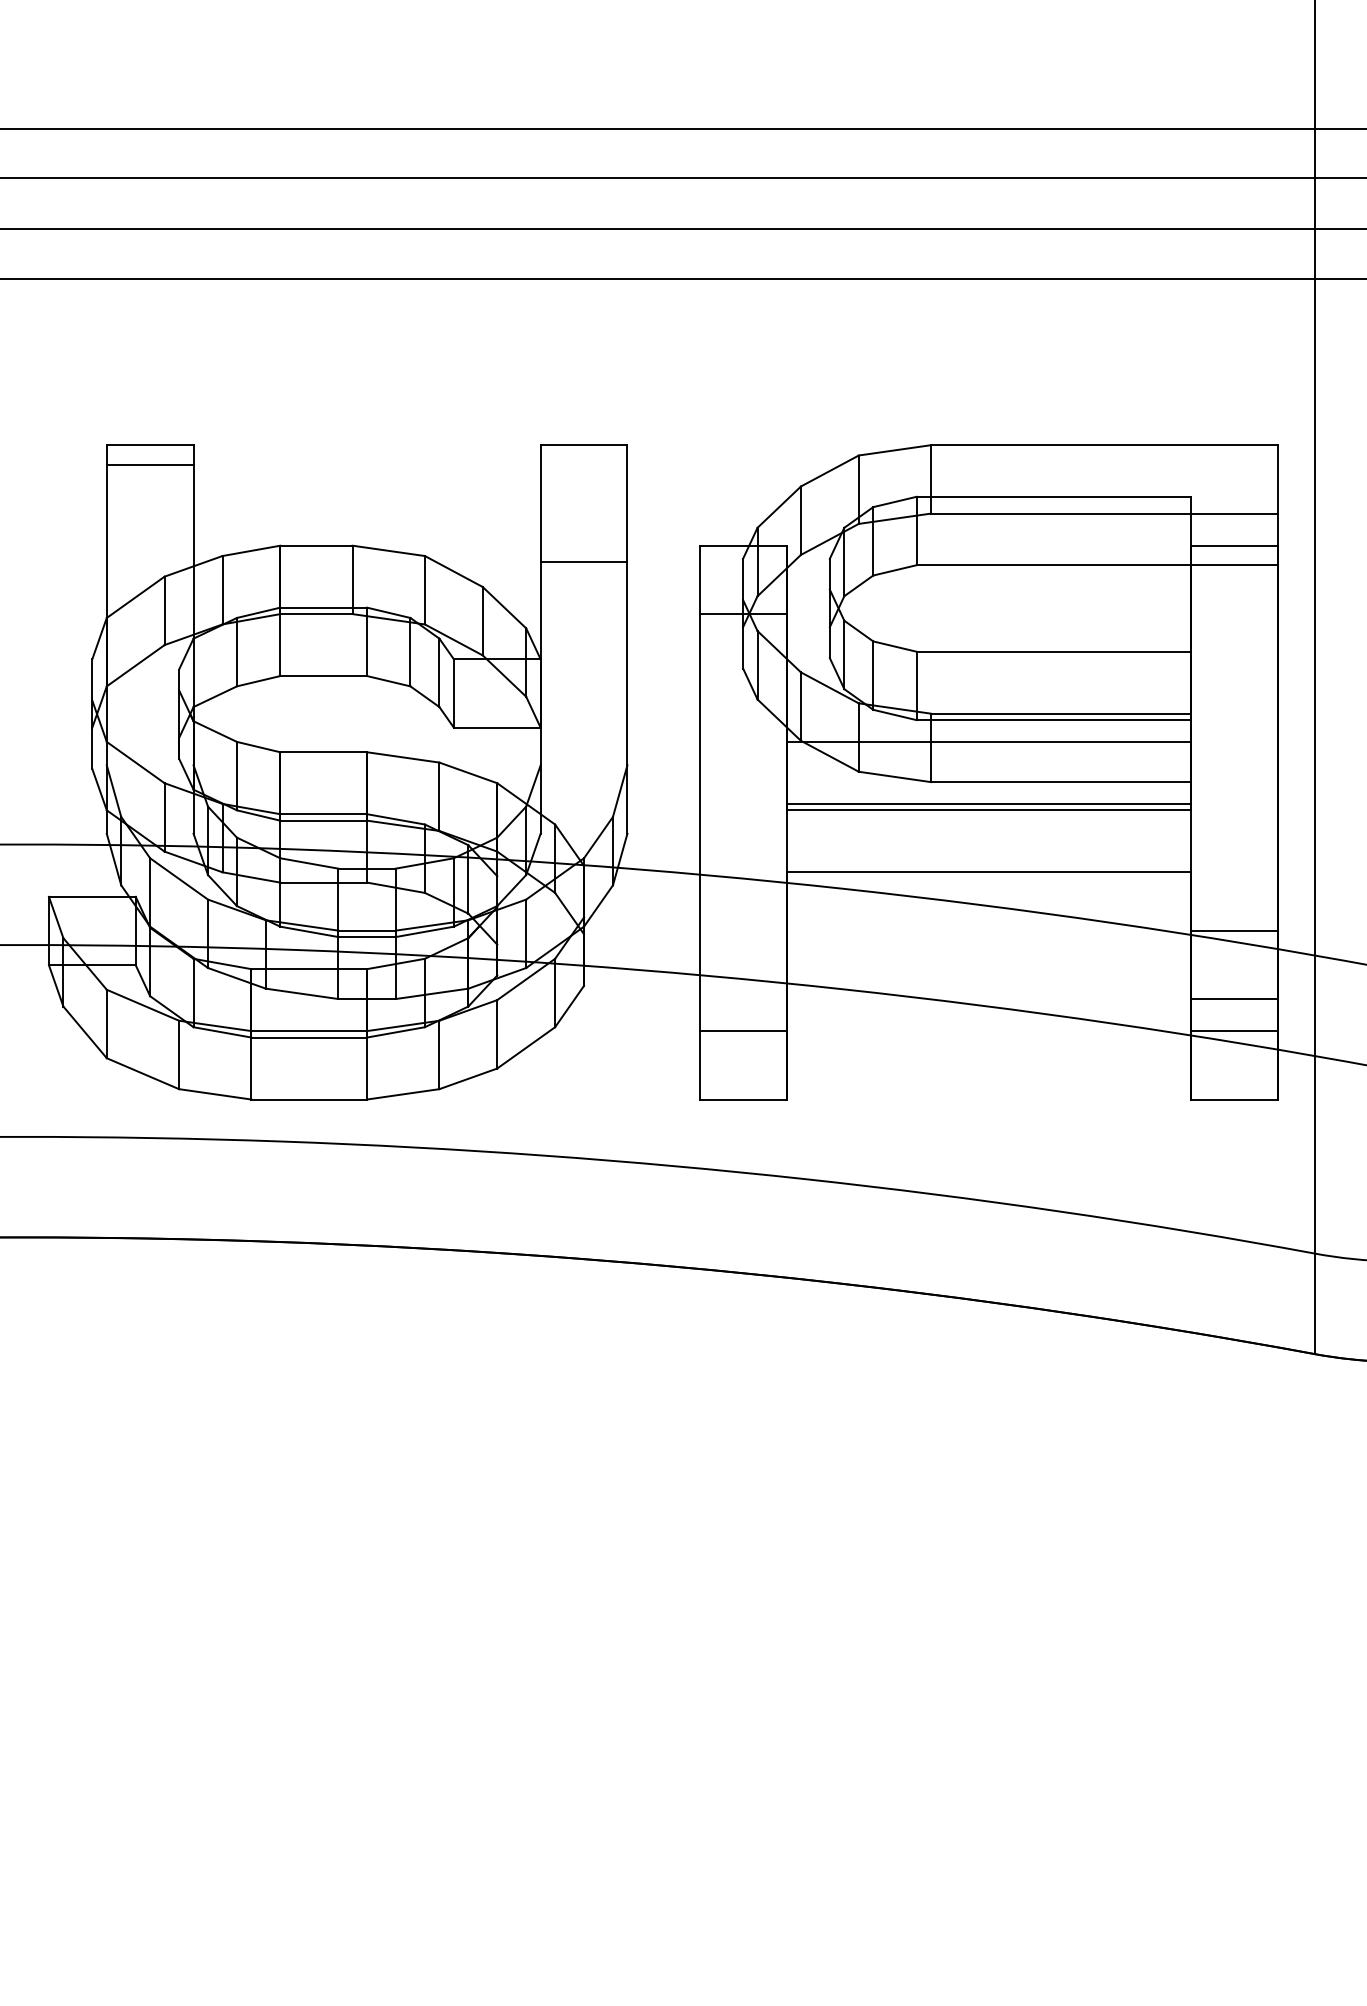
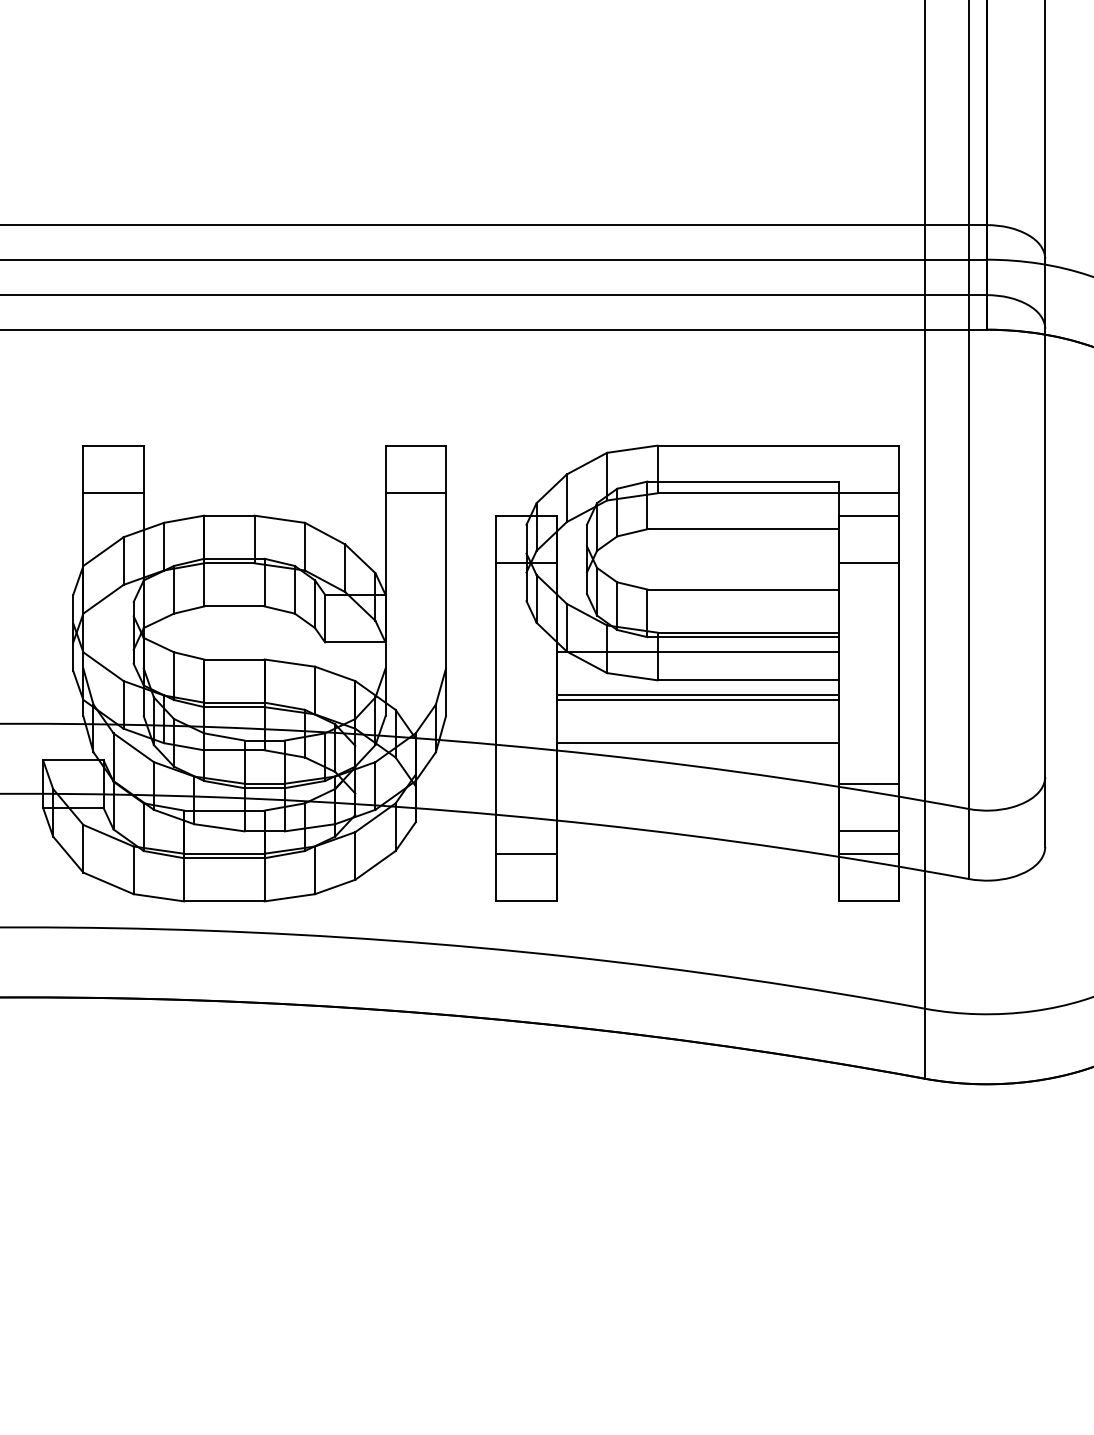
line: (150, 465) -> (113, 493), moved
line: (583, 562) -> (415, 493), moved
line: (1234, 565) -> (868, 563), moved

